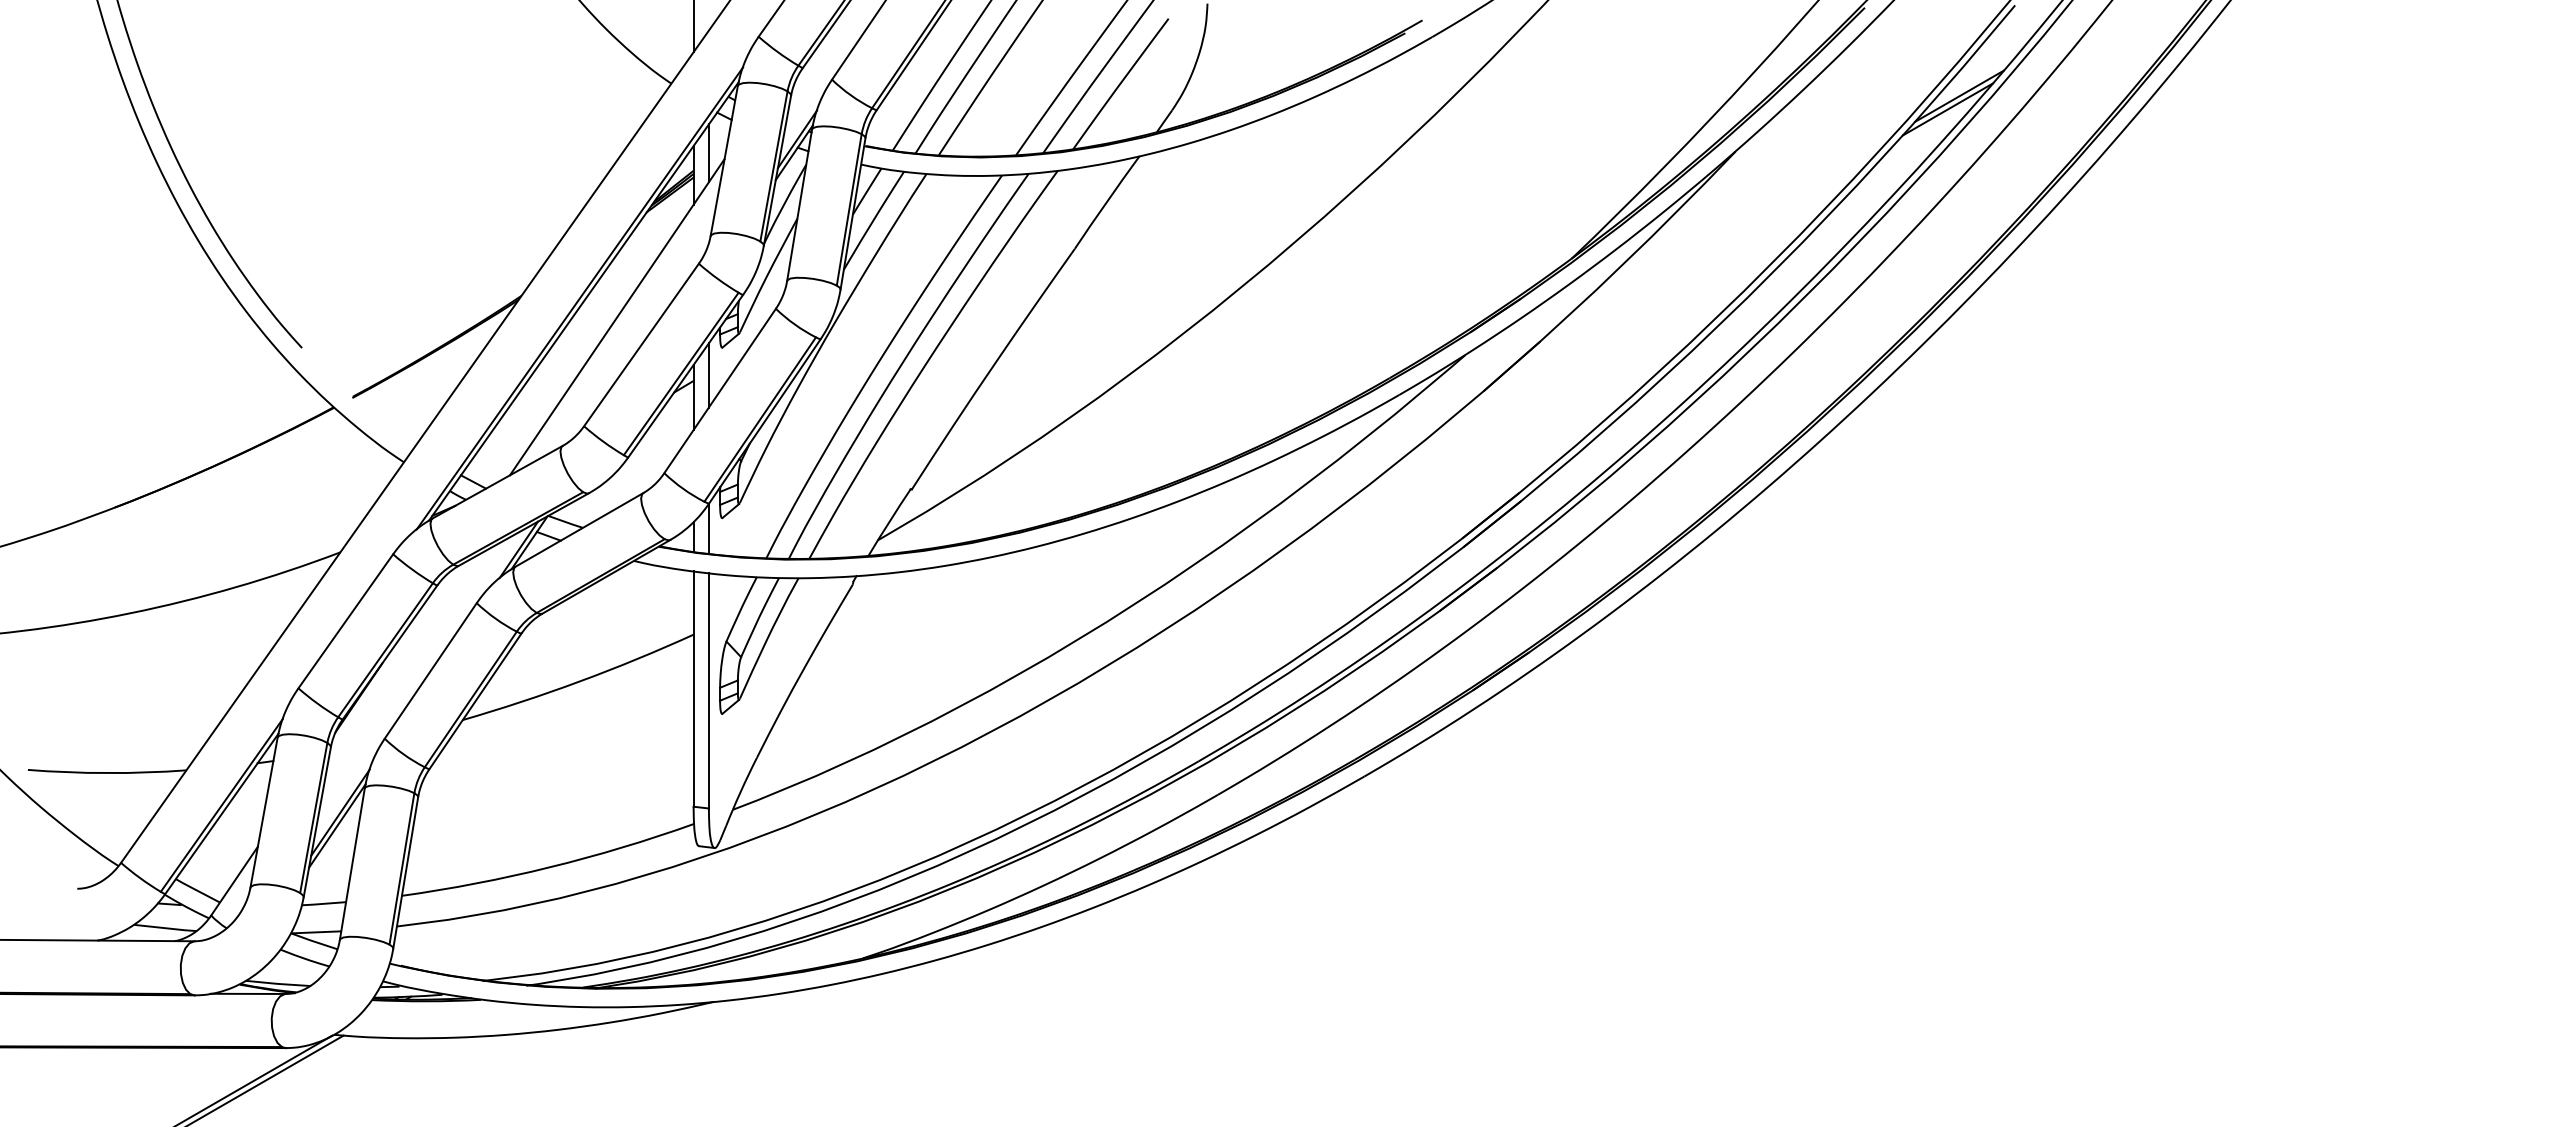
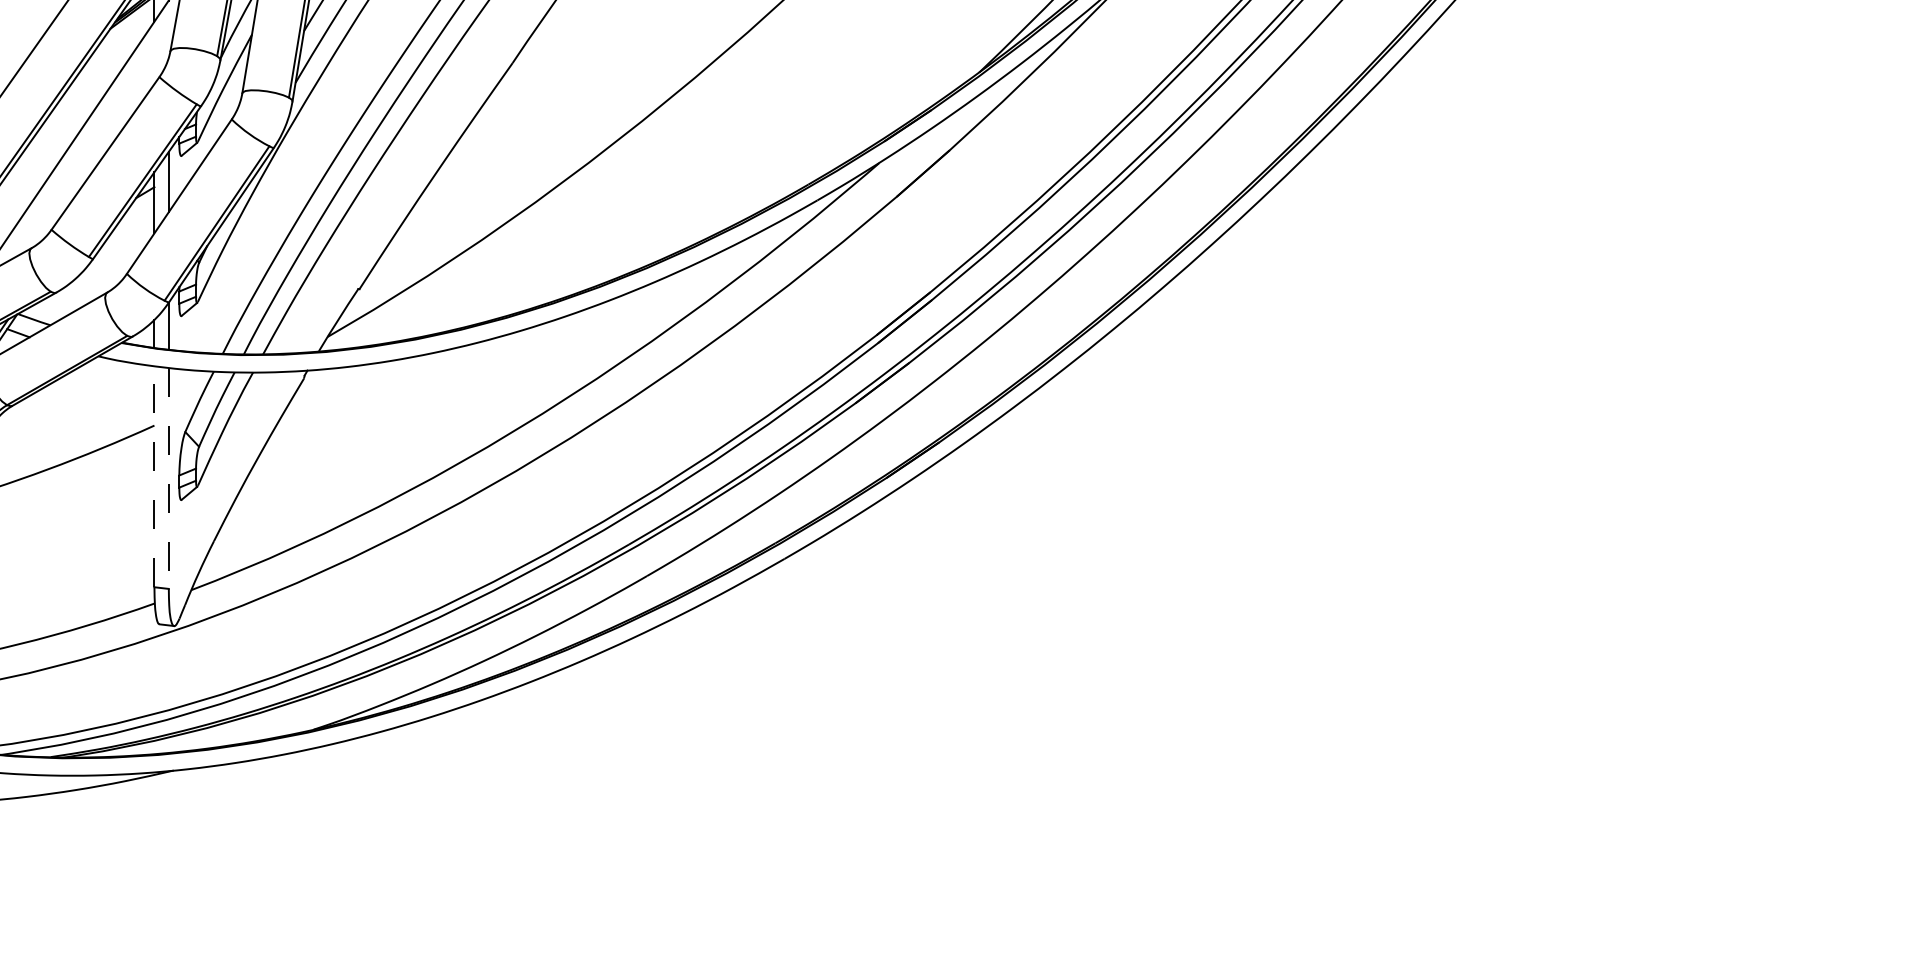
line: (693, 689) -> (154, 477), solid -> dashed
line: (708, 690) -> (168, 478), solid -> dashed

